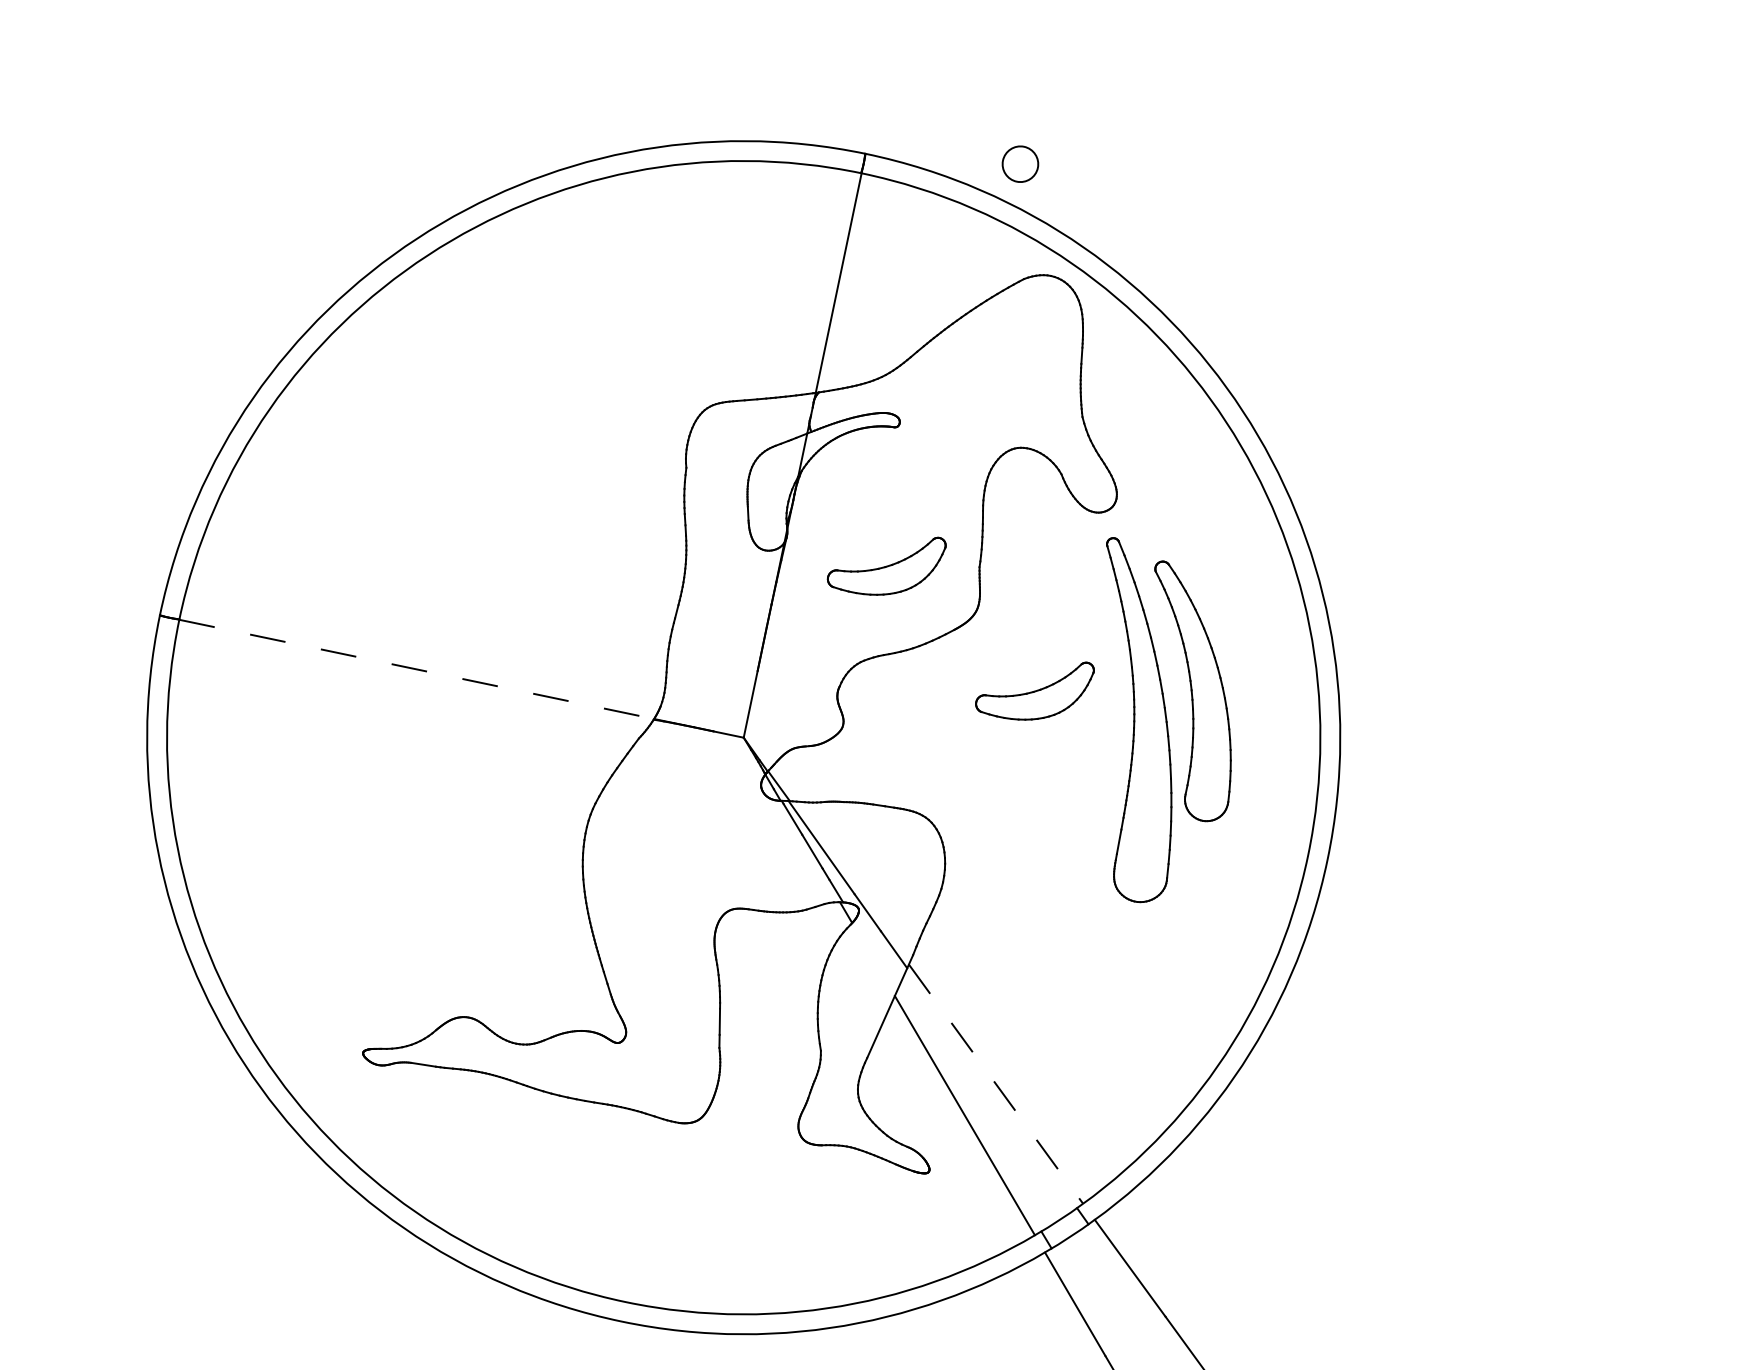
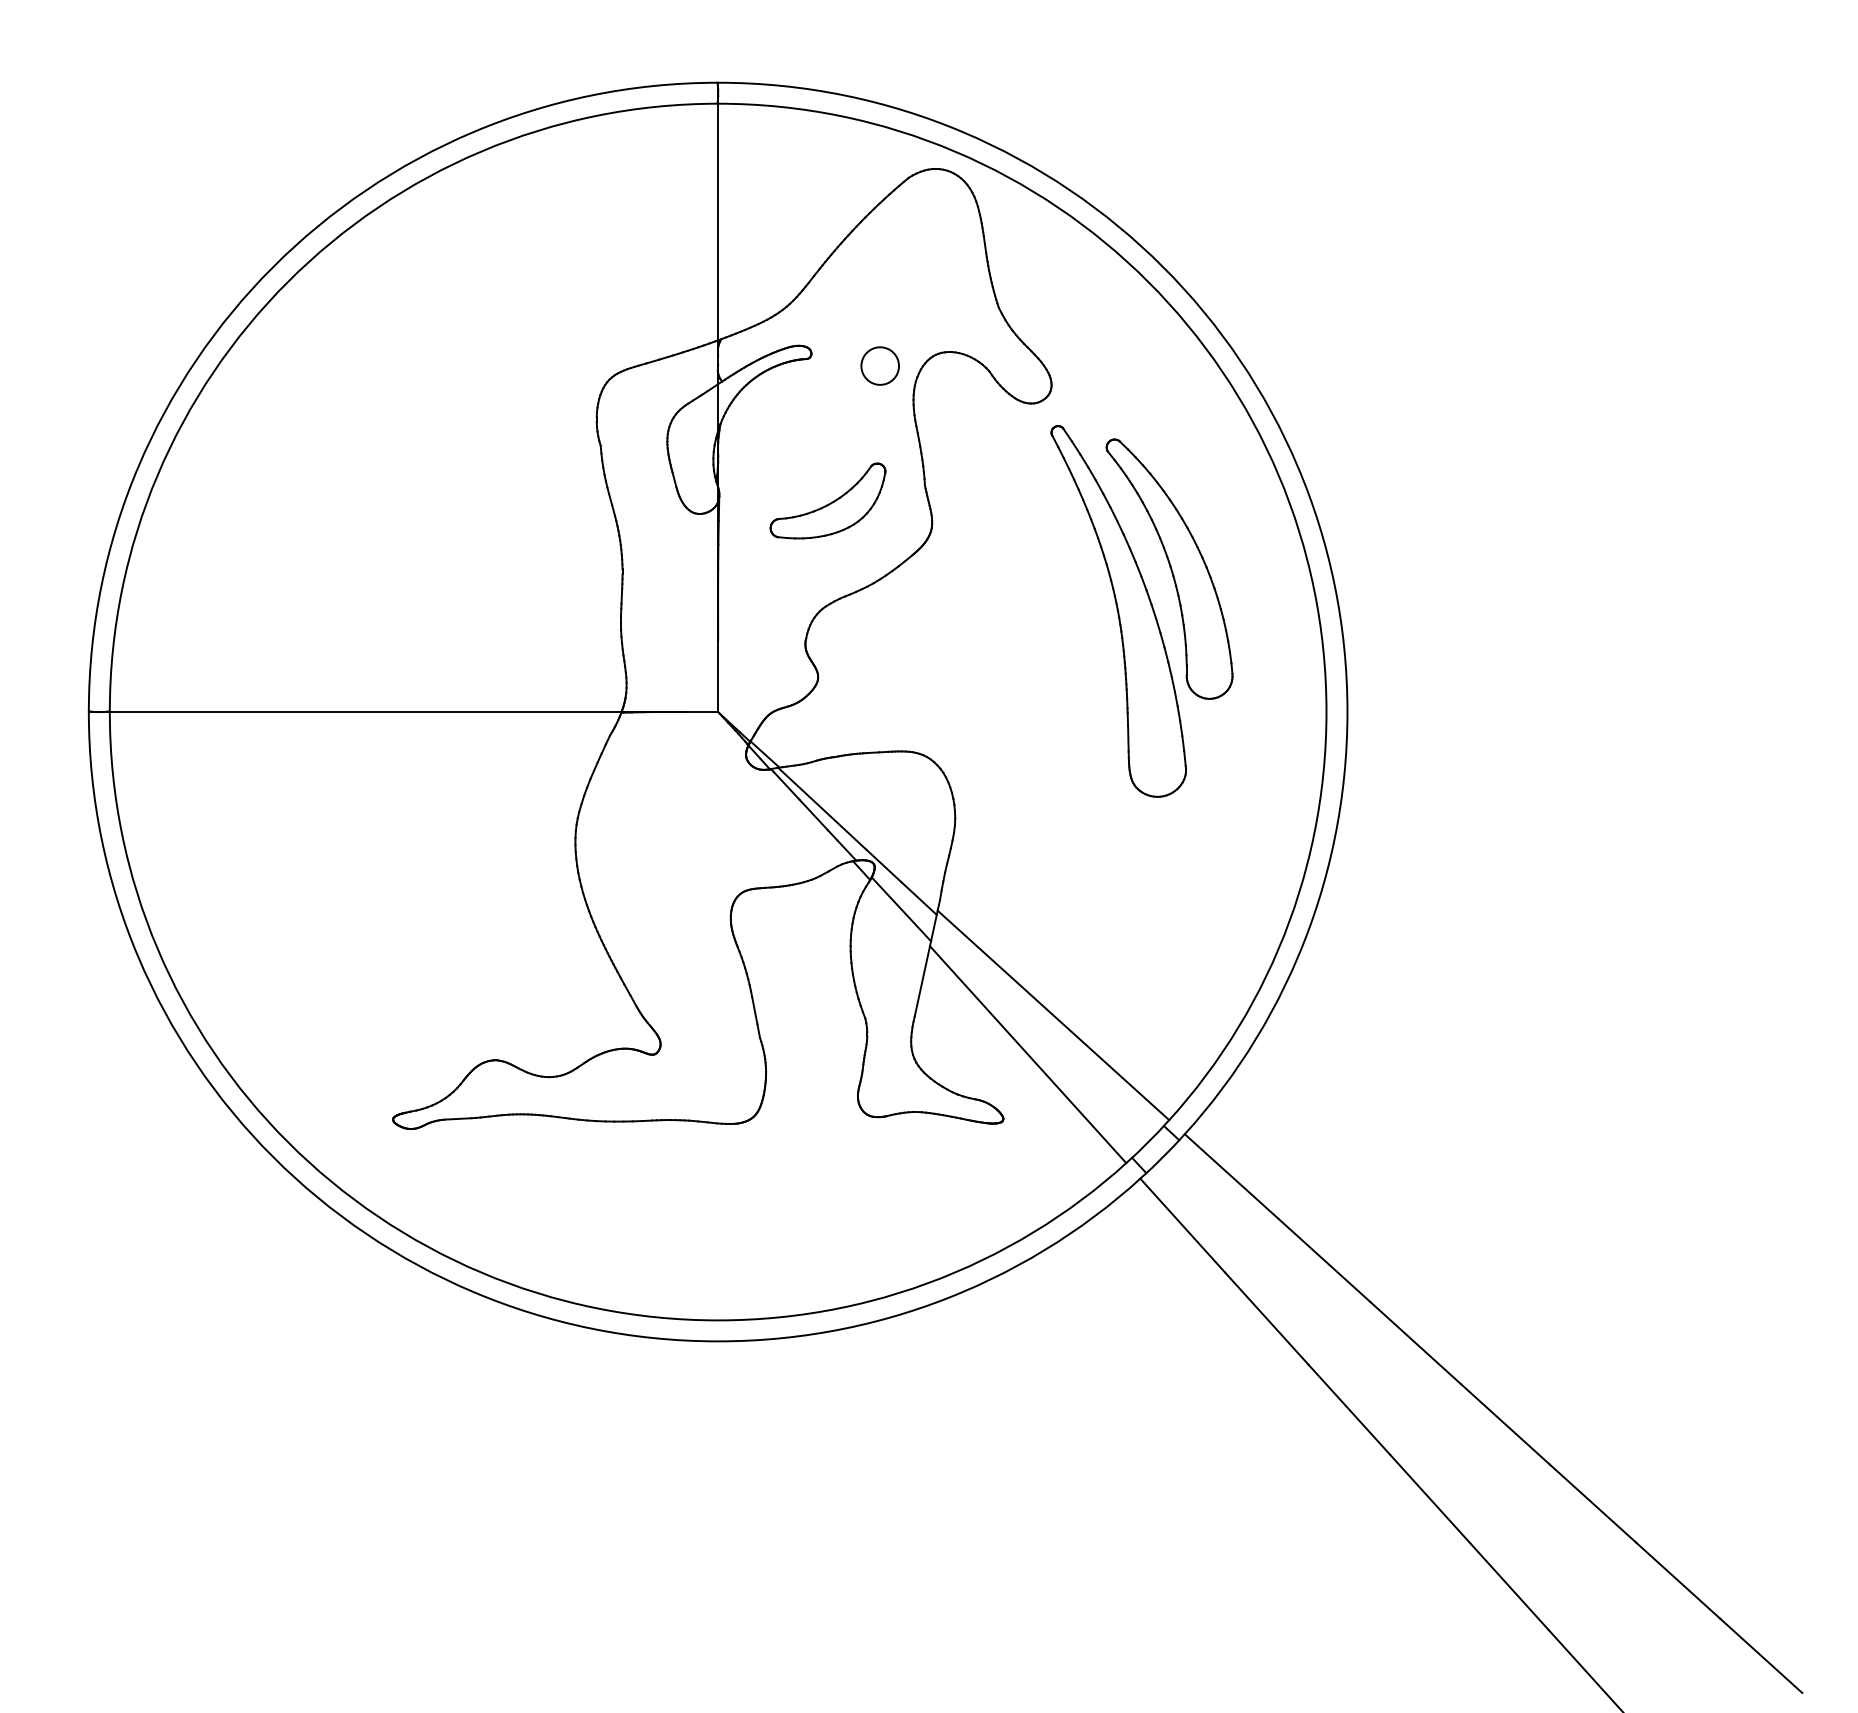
circle: (1019, 163) -> (879, 365), moved
line: (416, 669) -> (365, 712), dashed -> solid
part: (1034, 687) -> (1007, 597), removed
line: (875, 956) -> (901, 909), added
line: (996, 1084) -> (1053, 1015), dashed -> solid

